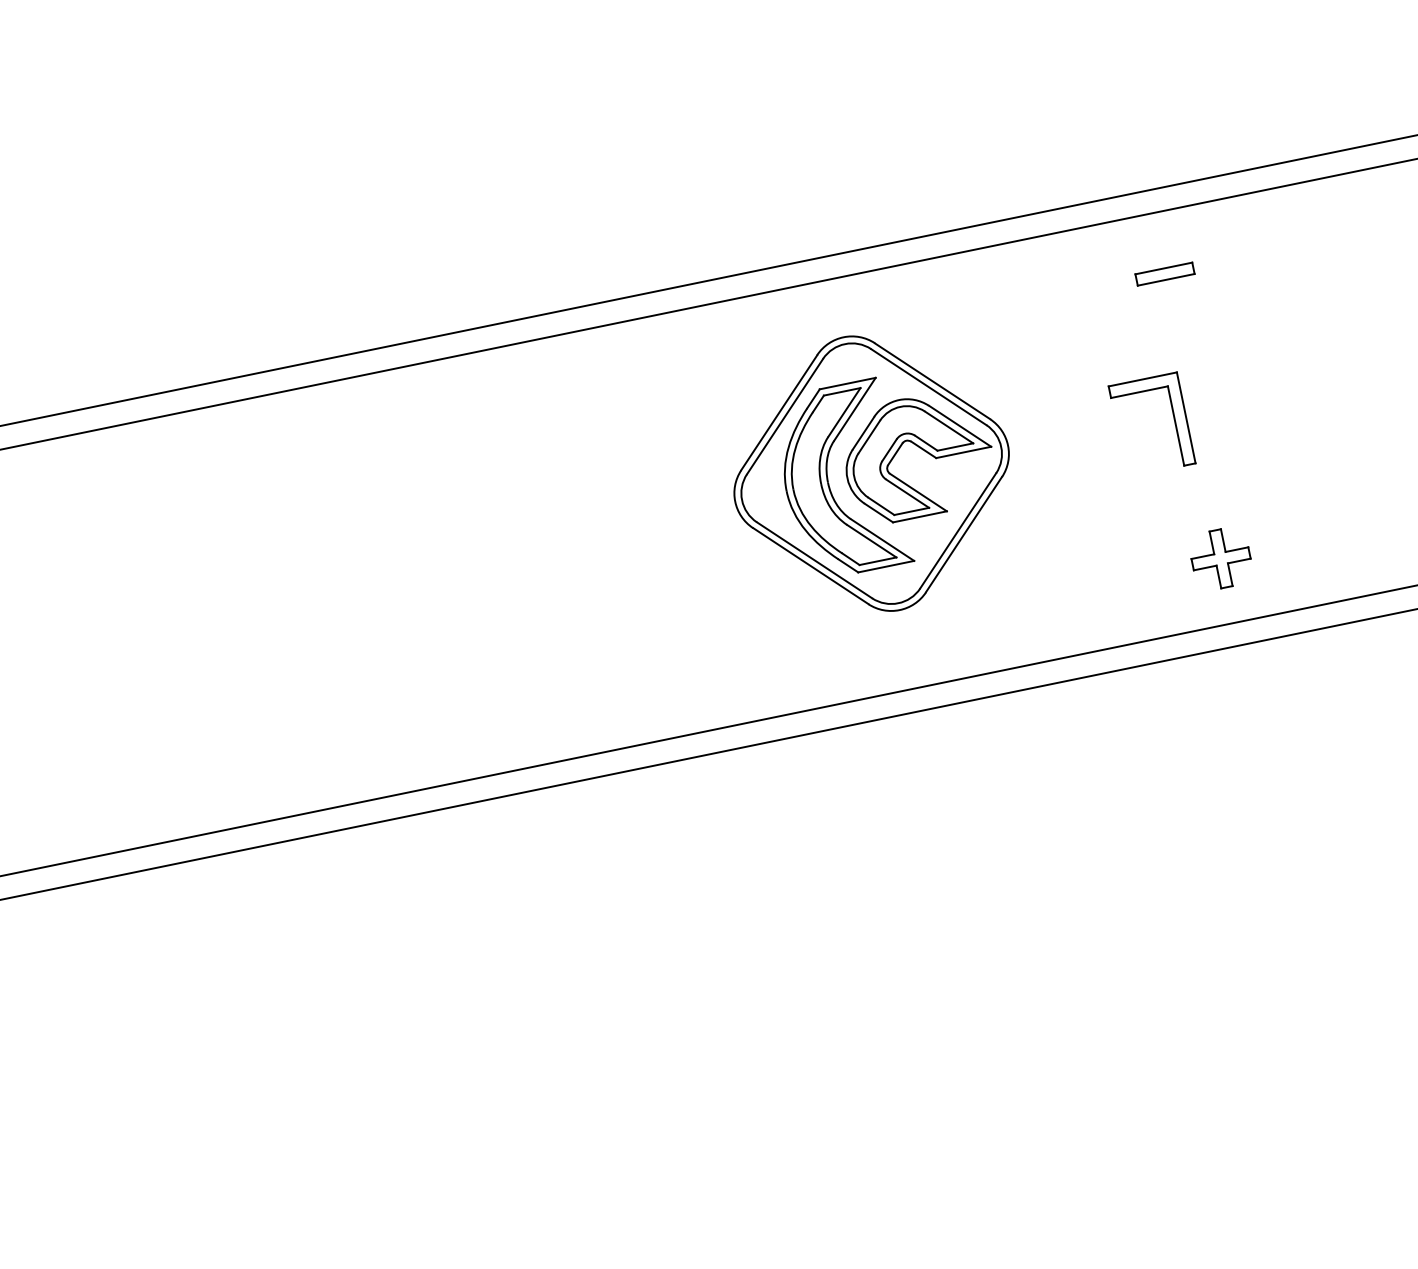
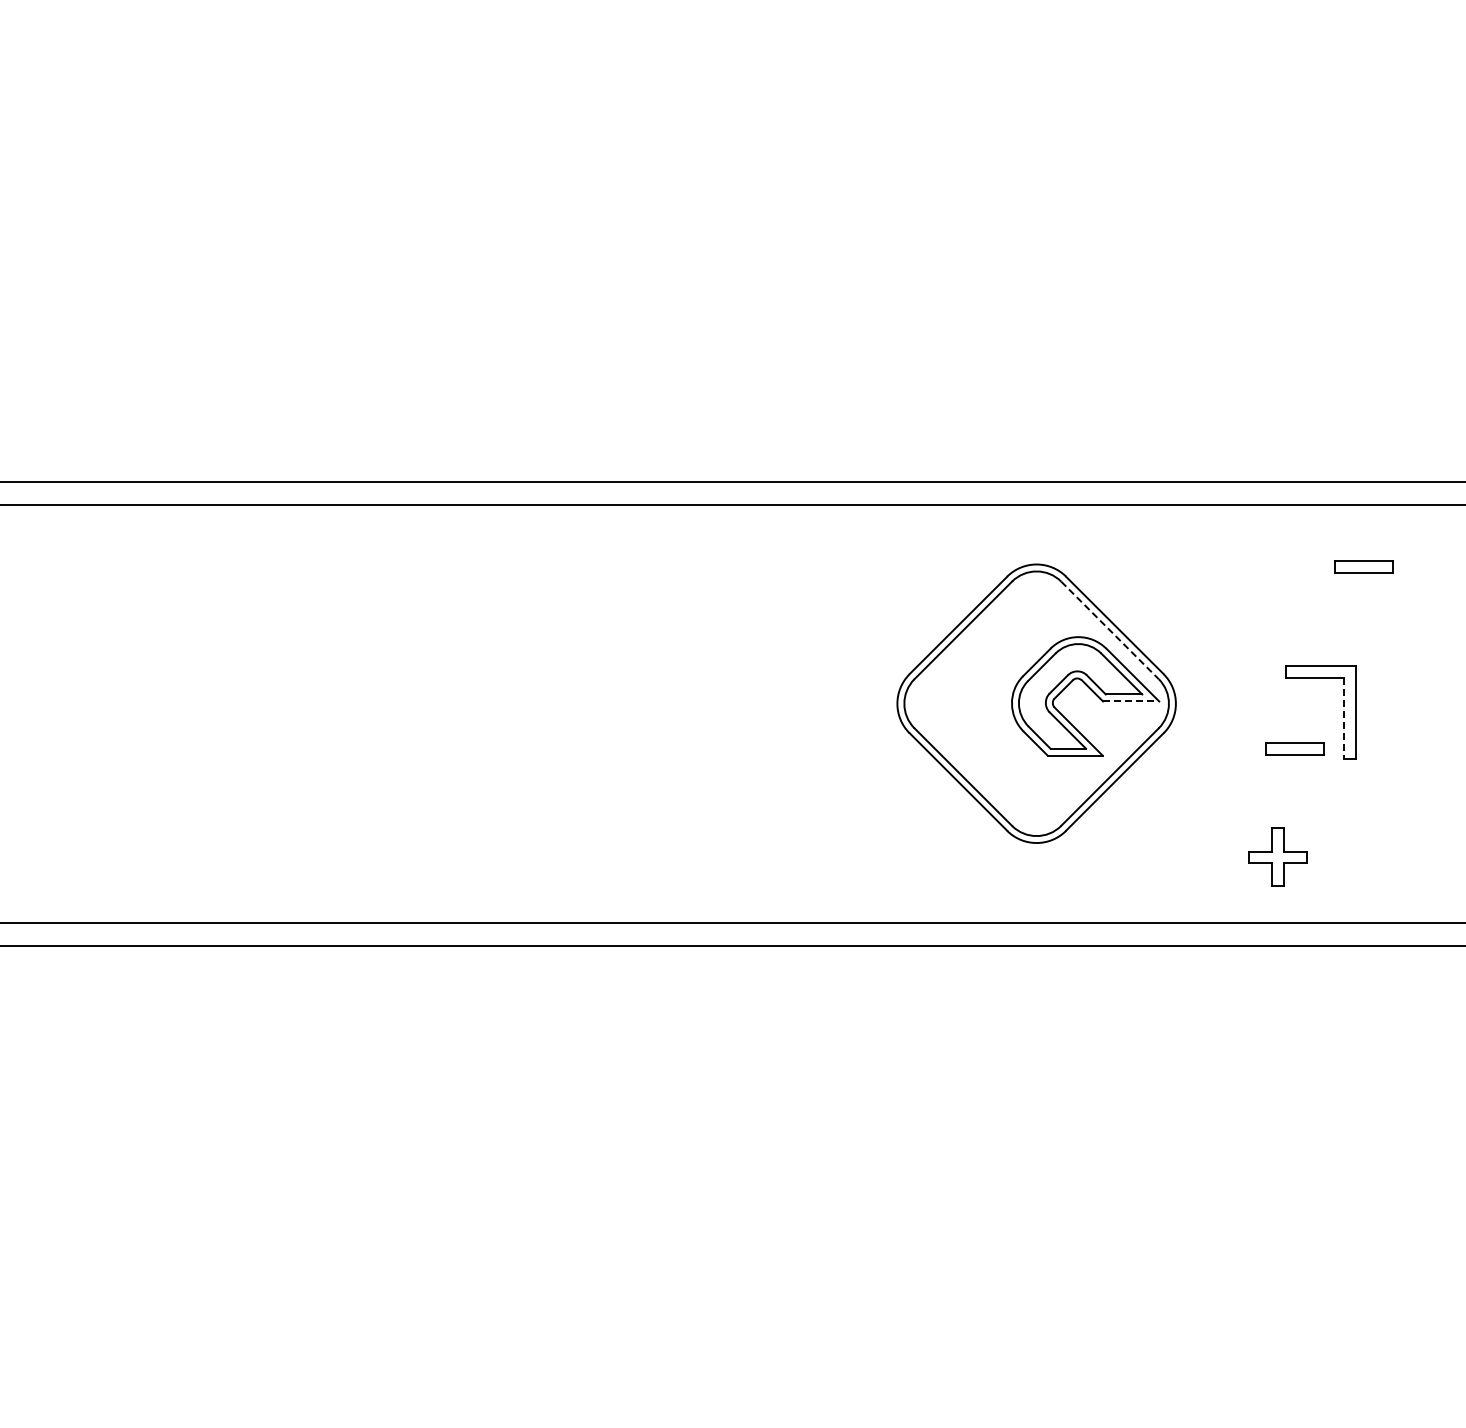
line: (929, 387) -> (1110, 630), solid -> dashed
line: (1176, 426) -> (1344, 718), solid -> dashed
line: (964, 452) -> (1131, 701), solid -> dashed
part: (1133, 465) -> (1294, 748), added
part: (828, 479) -> (993, 700), removed
part: (1220, 558) -> (1277, 856), moved

